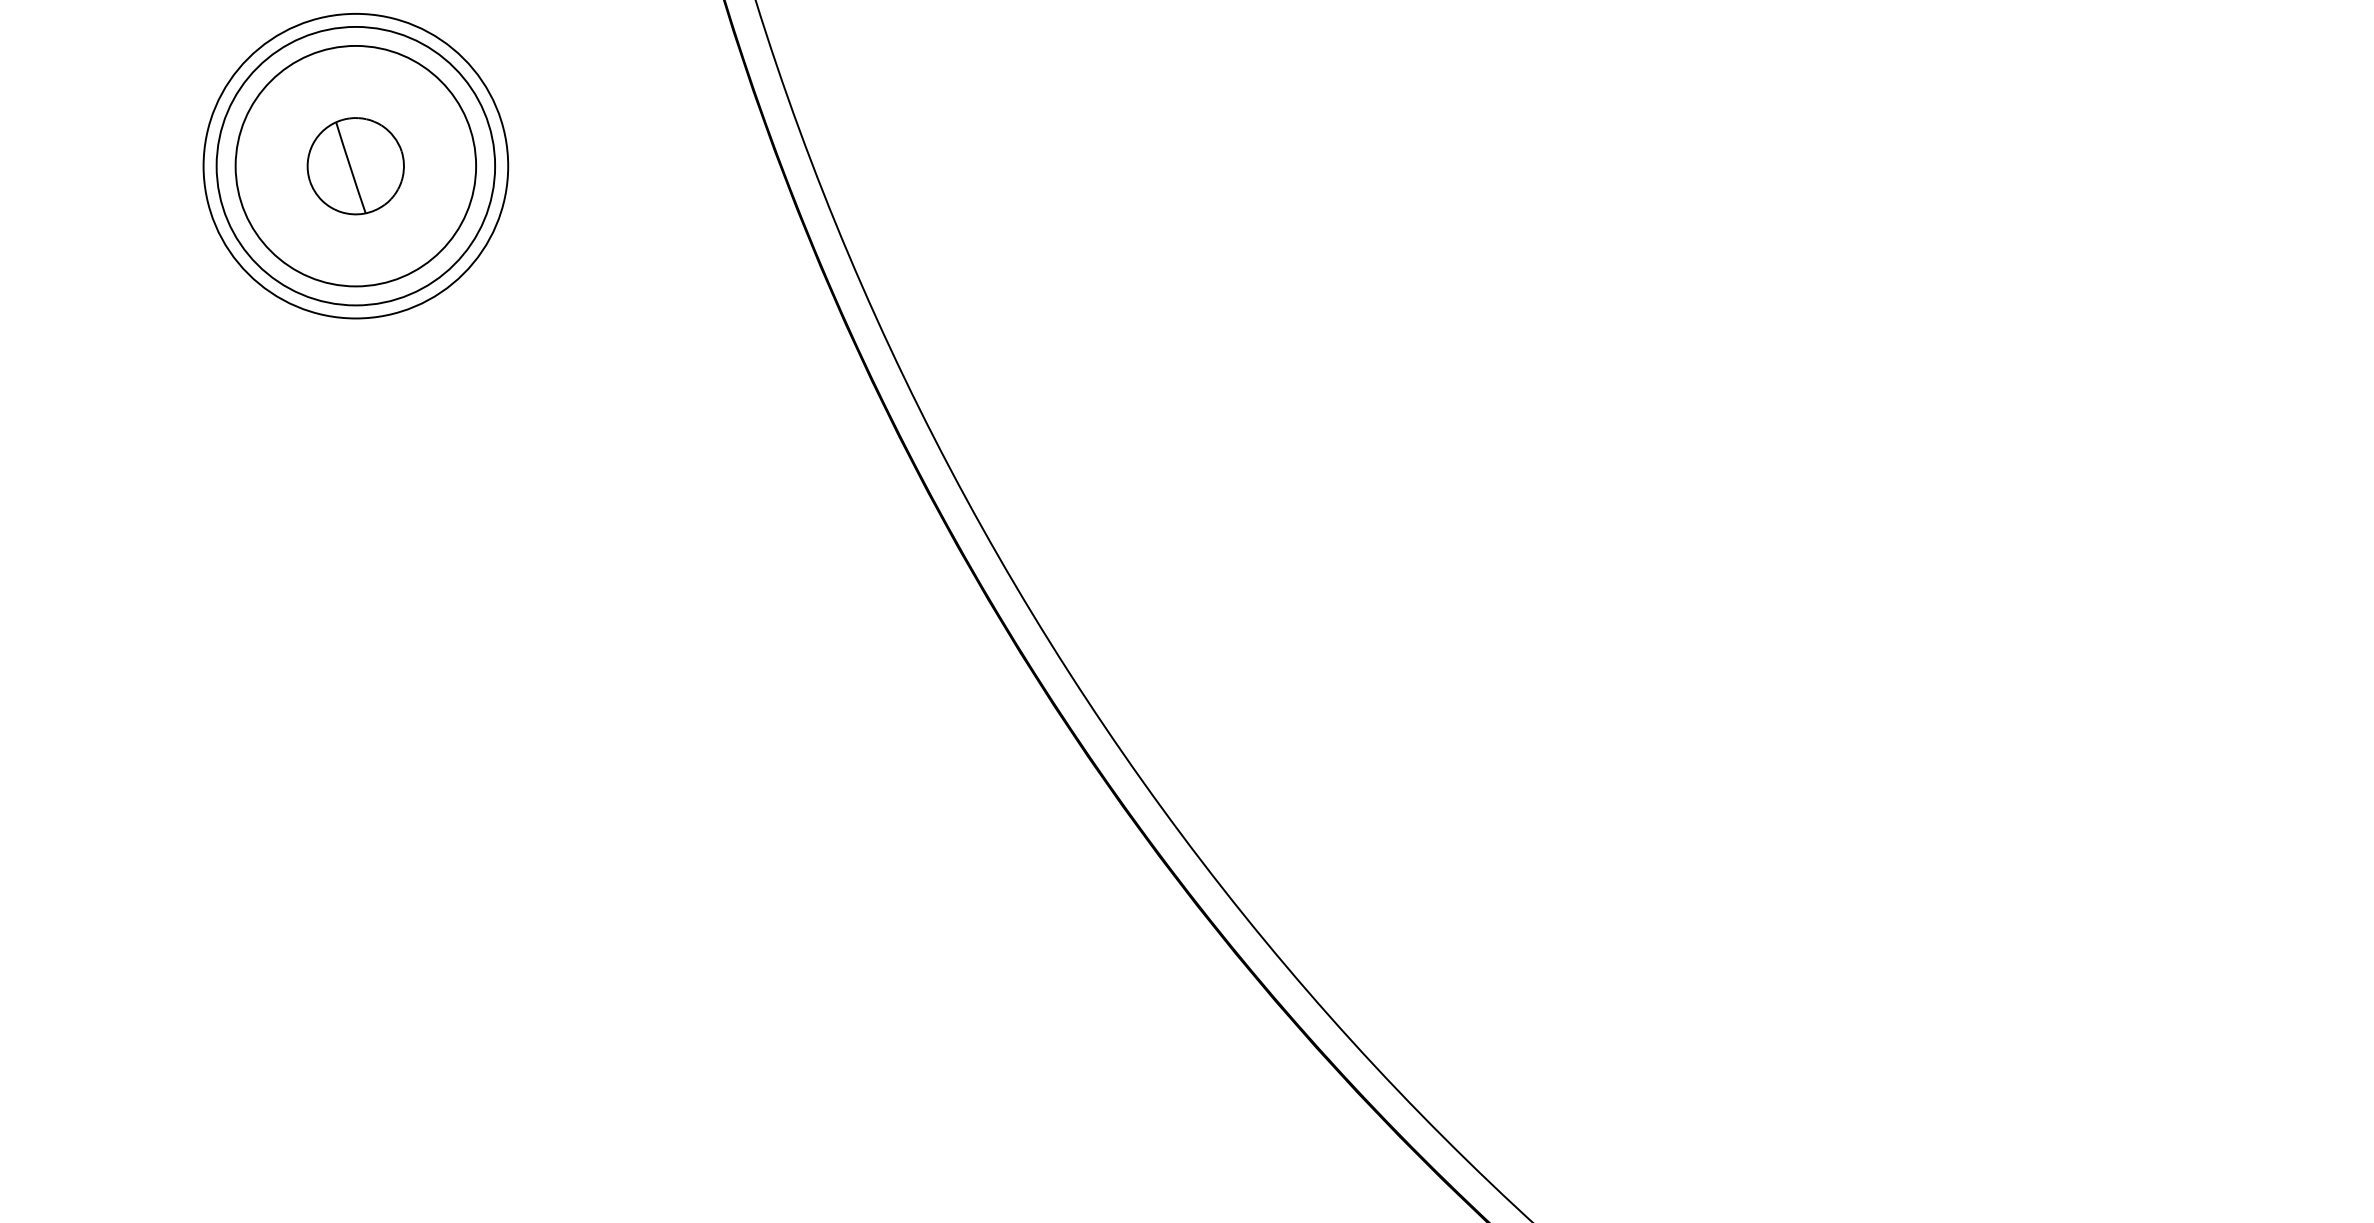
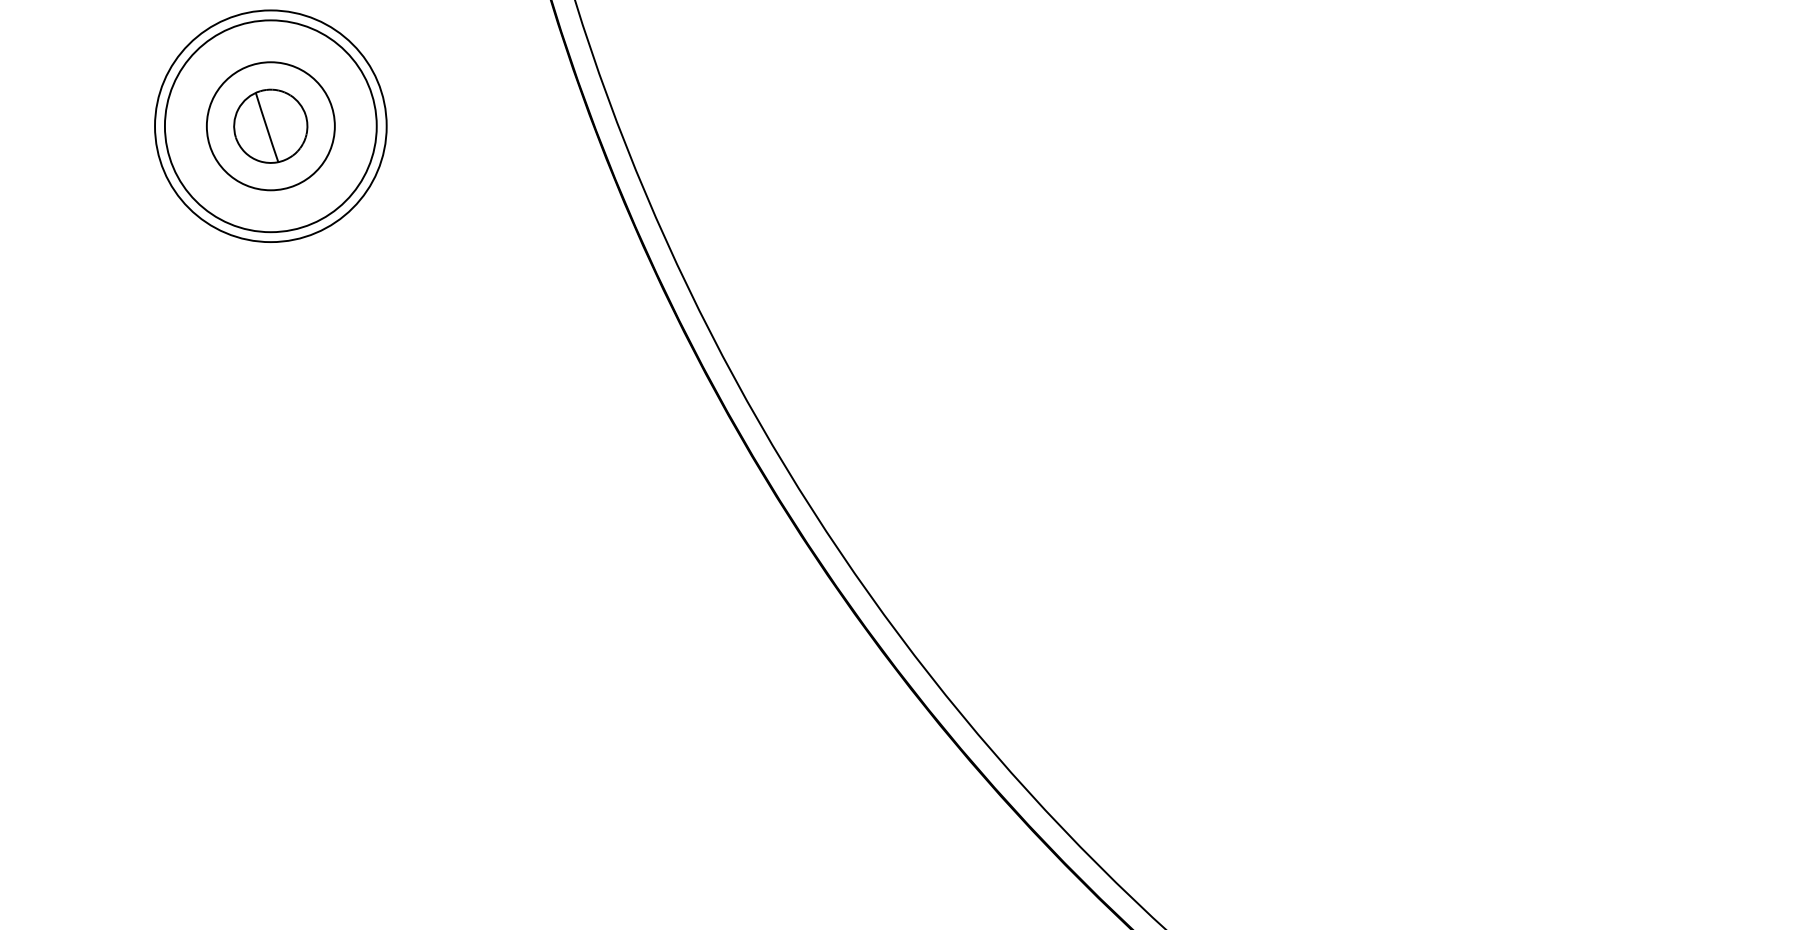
circle: (355, 165) -> (270, 125), size x0.7

